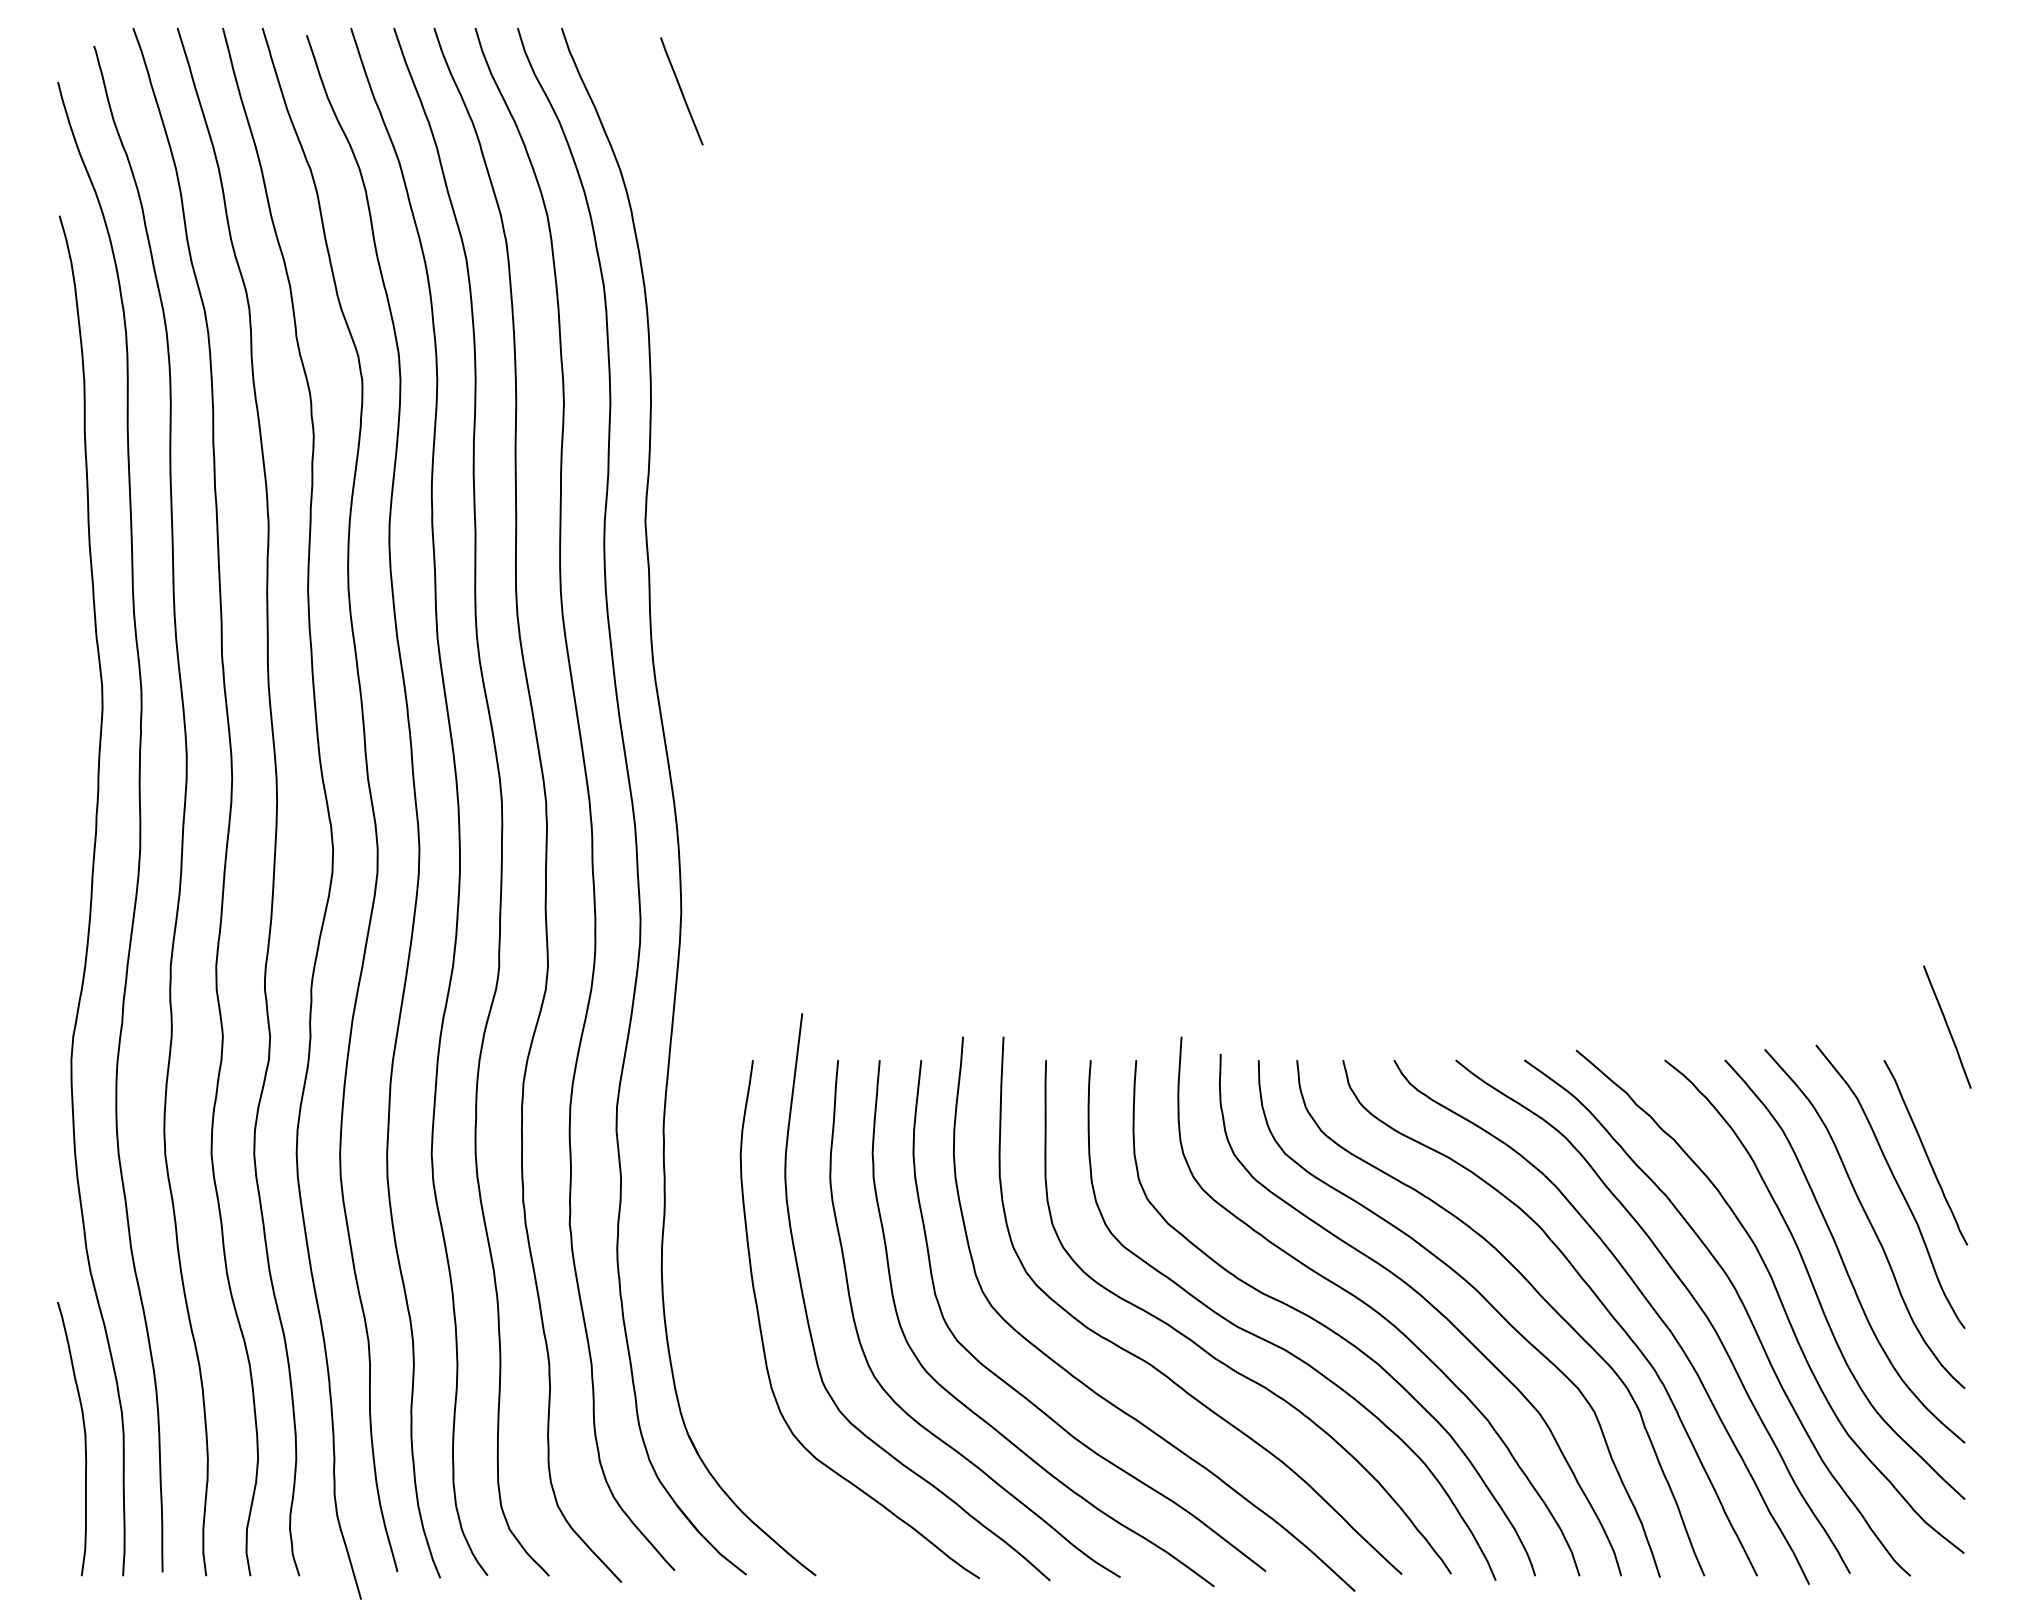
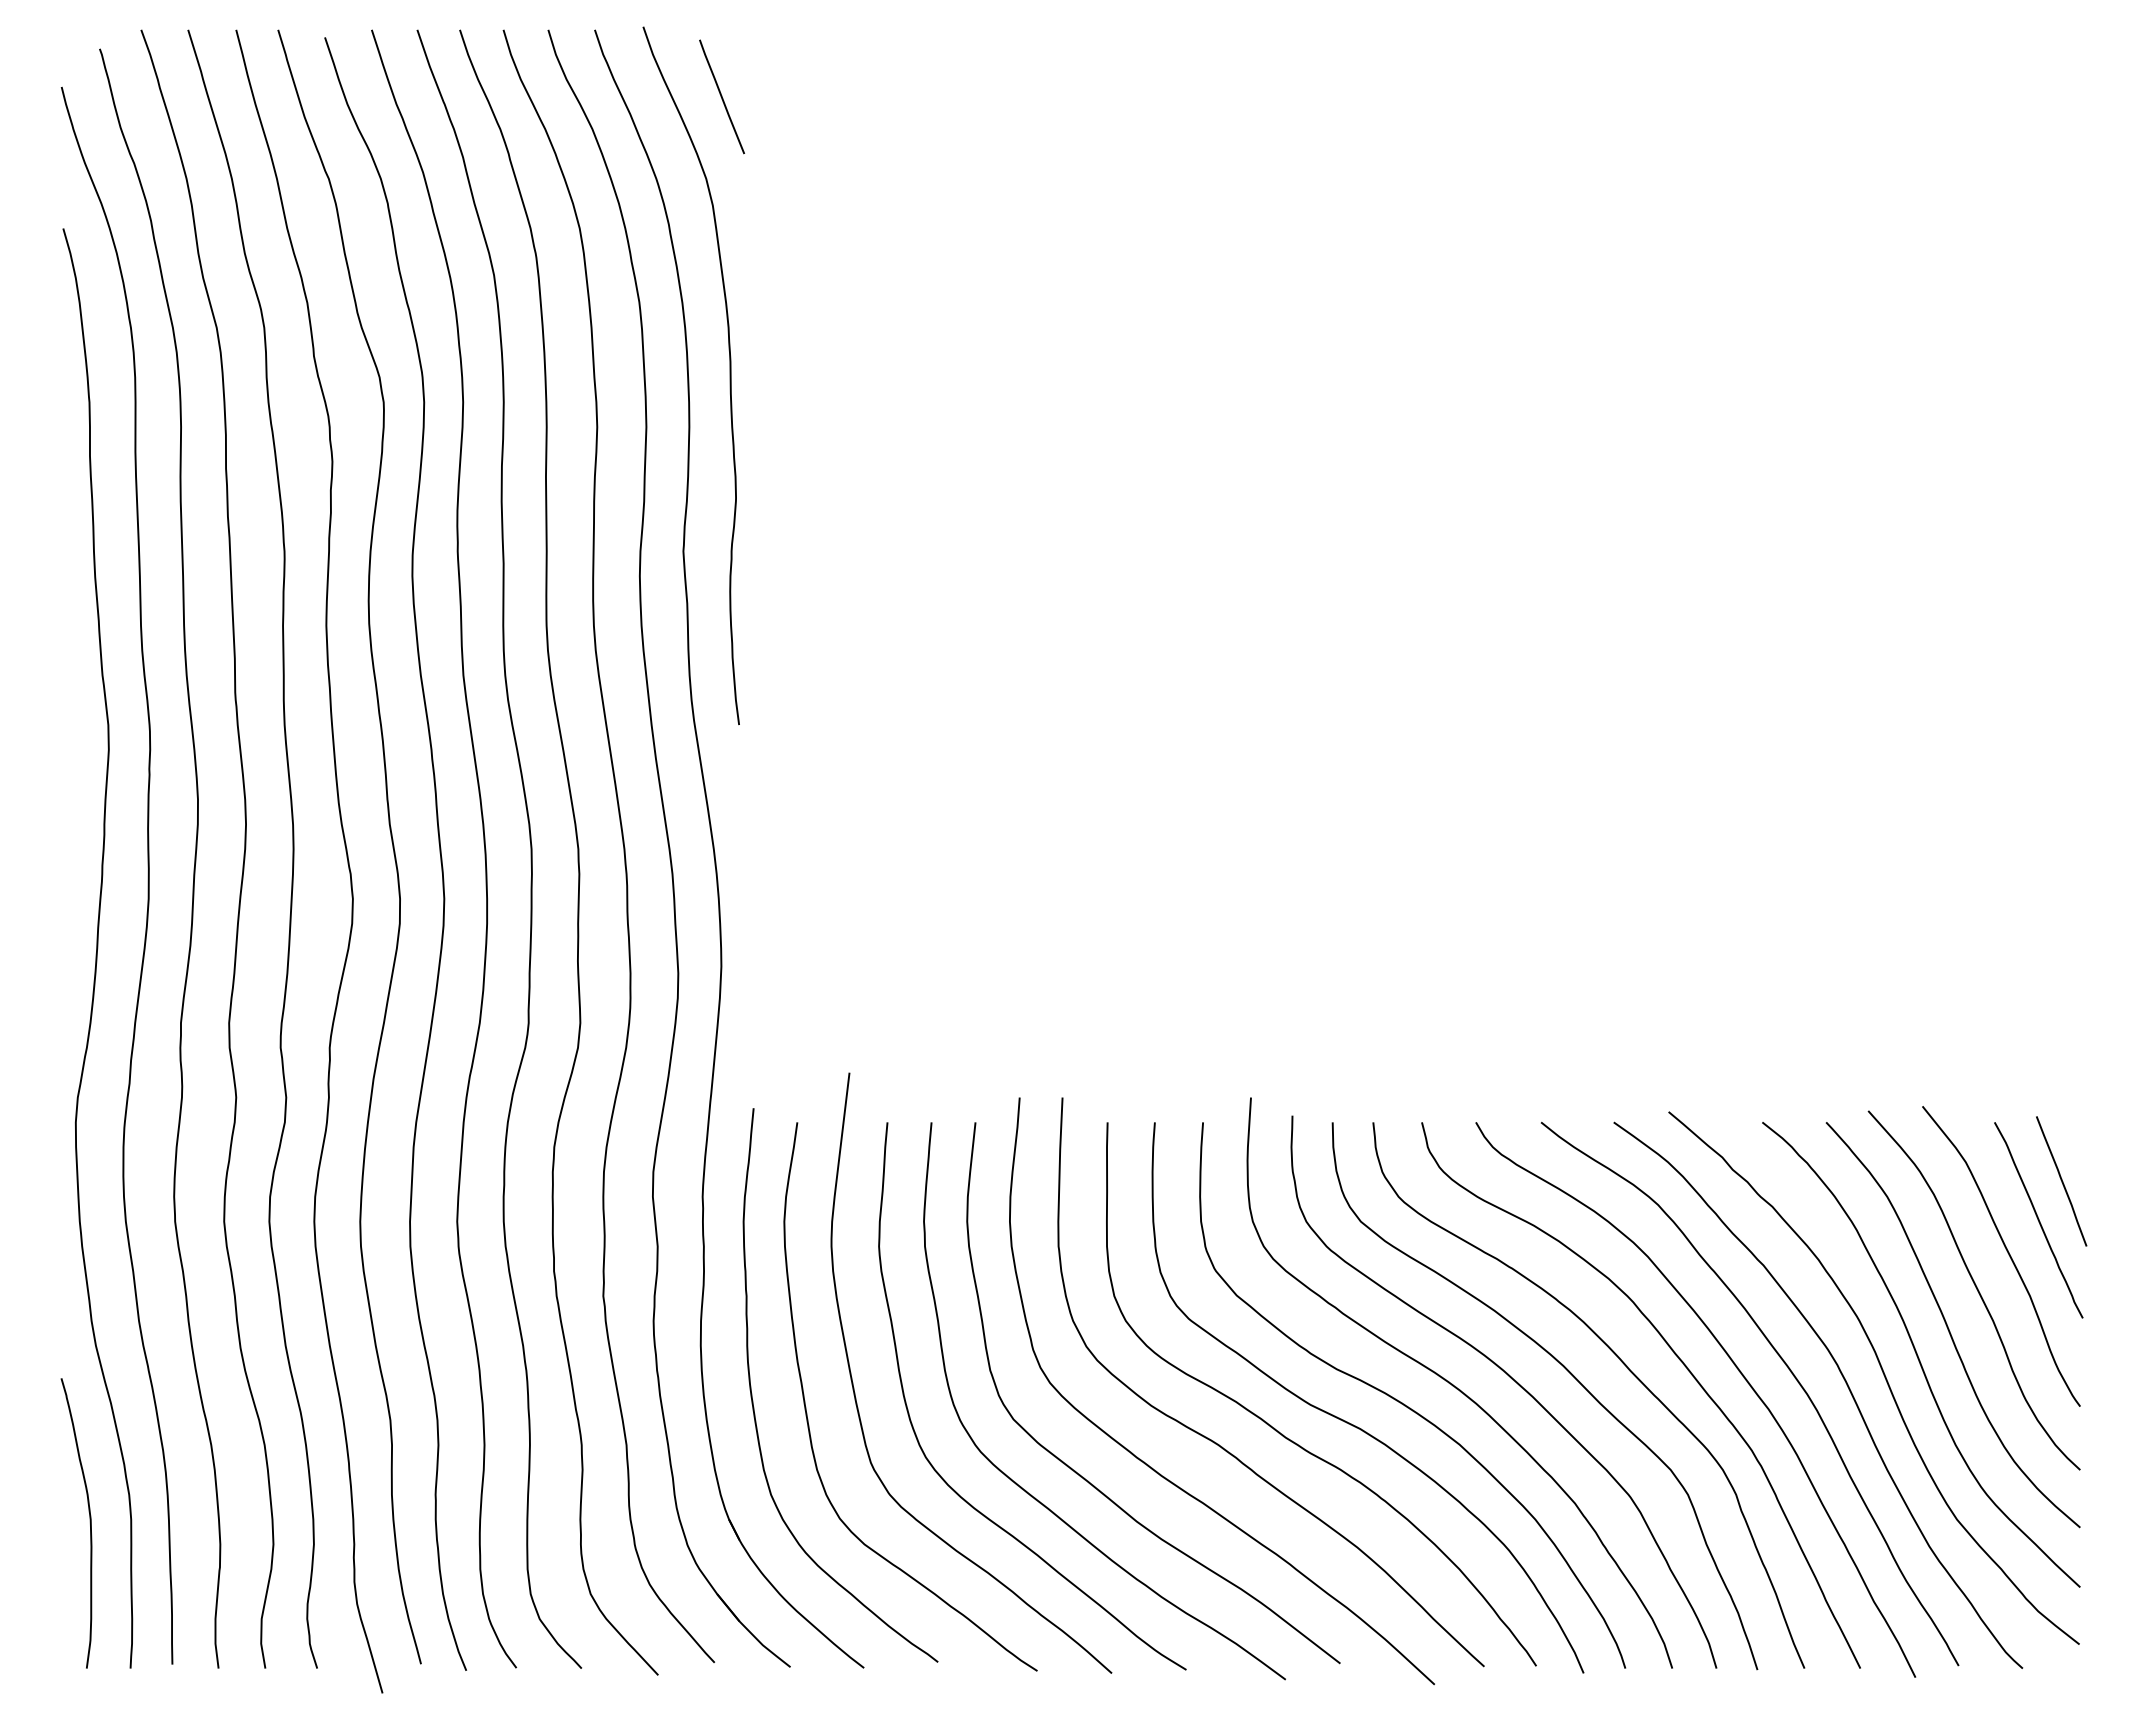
curve: (688, 354) -> (729, 375), added
line: (1947, 1027) -> (2061, 1181), moved
curve: (711, 1322) -> (753, 1400), added

